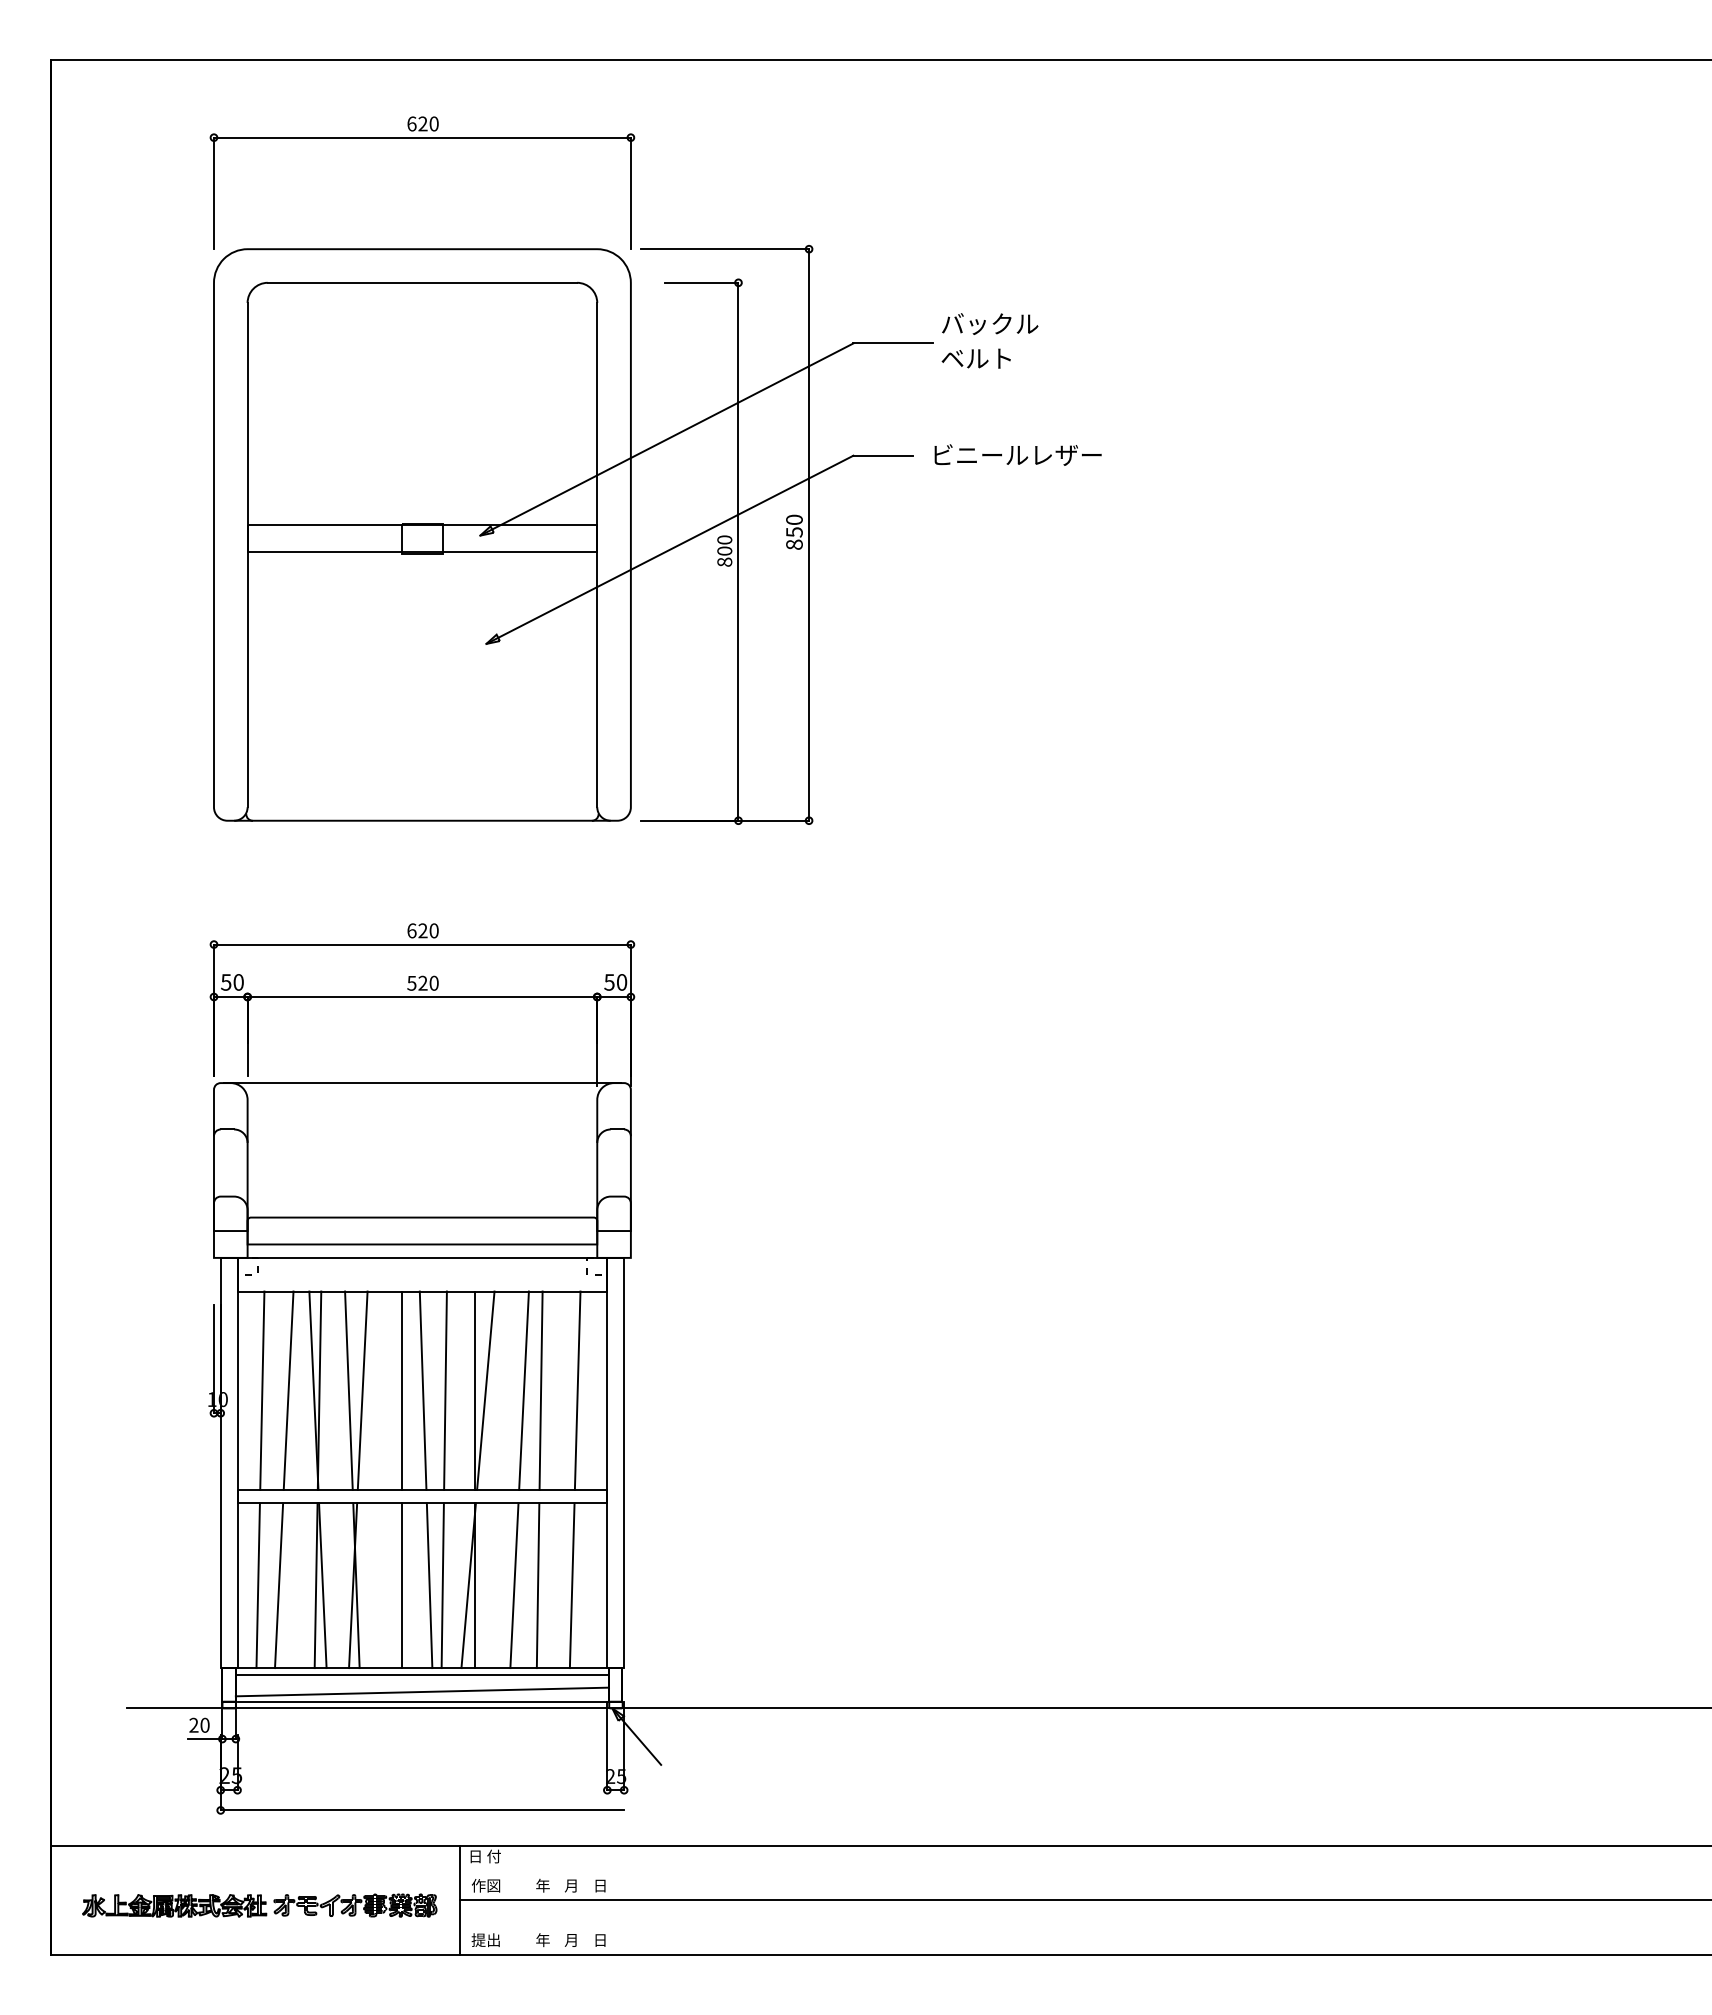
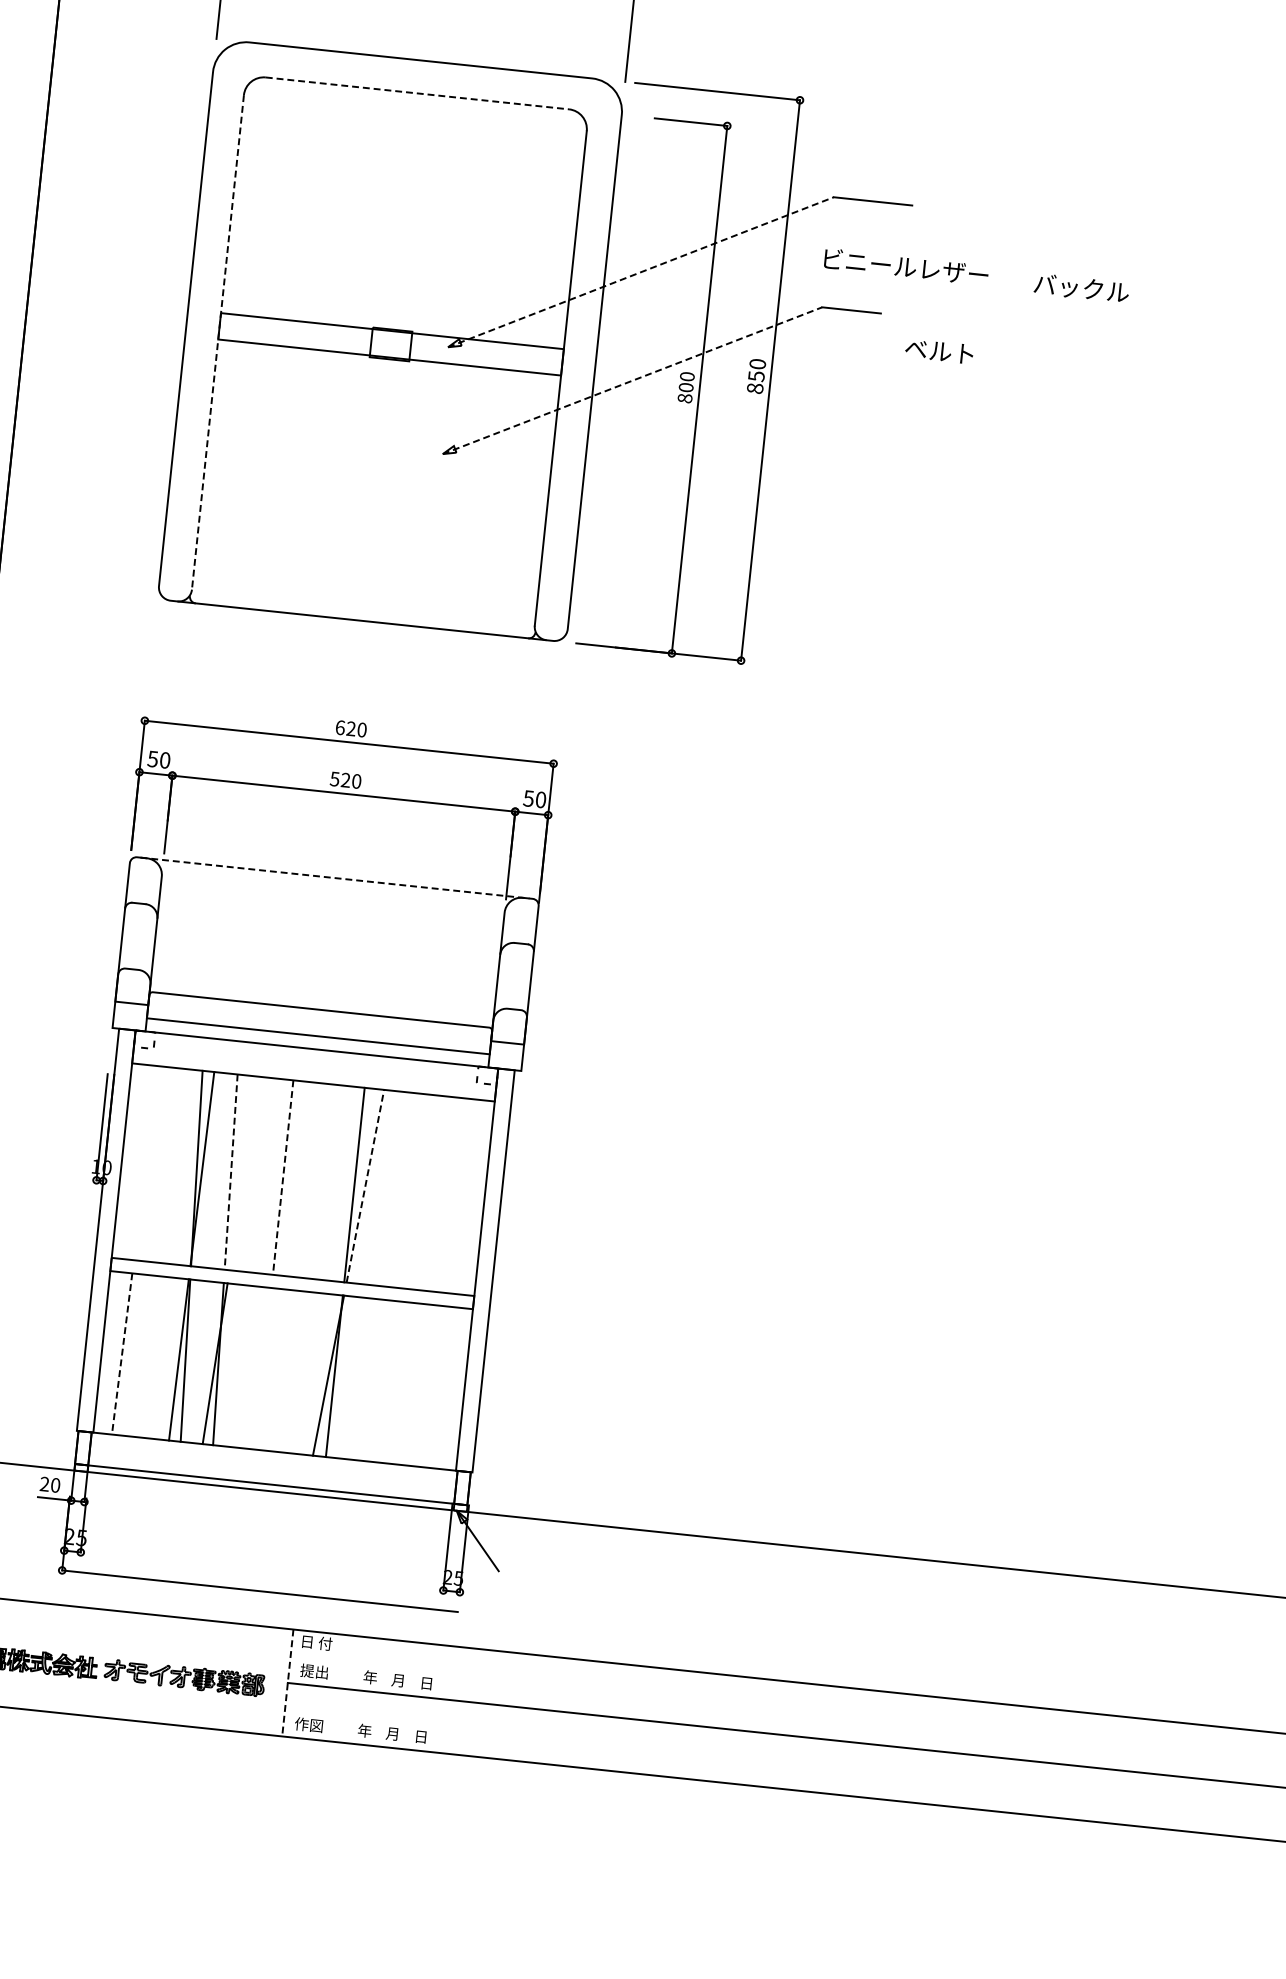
line: (422, 282) -> (417, 93), solid -> dashed
text: (990, 323) -> (1082, 287), moved
text: (975, 358) -> (938, 351), moved
line: (666, 439) -> (640, 272), solid -> dashed
text: (1017, 454) -> (905, 266), moved
line: (670, 549) -> (633, 380), solid -> dashed
line: (247, 555) -> (217, 342), solid -> dashed
line: (422, 1083) -> (334, 878), solid -> dashed
line: (262, 1390) -> (146, 1163), removed
line: (288, 1390) -> (171, 1165), removed
line: (362, 1390) -> (244, 1173), removed
line: (422, 1390) -> (303, 1179), removed
line: (445, 1390) -> (325, 1181), removed
line: (485, 1390) -> (365, 1185), solid -> dashed
line: (523, 1390) -> (402, 1189), removed
line: (540, 1390) -> (419, 1191), removed
line: (577, 1390) -> (455, 1195), removed
line: (348, 1391) -> (230, 1172), solid -> dashed
line: (401, 1391) -> (282, 1178), solid -> dashed
line: (279, 1585) -> (143, 1355), removed
line: (401, 1585) -> (262, 1368), removed
line: (429, 1585) -> (290, 1371), removed
line: (442, 1585) -> (302, 1372), removed
line: (514, 1585) -> (373, 1380), removed
line: (537, 1585) -> (396, 1382), removed
line: (571, 1585) -> (429, 1386), removed
line: (258, 1586) -> (122, 1354), solid -> dashed
line: (422, 1674) -> (274, 1457), removed
line: (422, 1691) -> (272, 1474), removed
text: (485, 1885) -> (314, 1671), 作図          年    月    日 -> 提出          年    月    日
line: (460, 1900) -> (288, 1683), solid -> dashed
text: (485, 1940) -> (308, 1725), 提出          年    月    日 -> 作図          年    月    日

